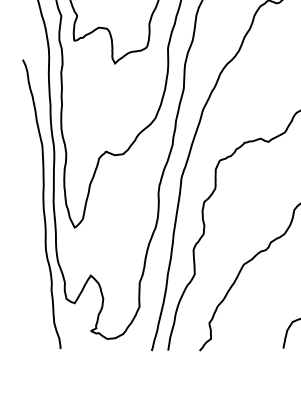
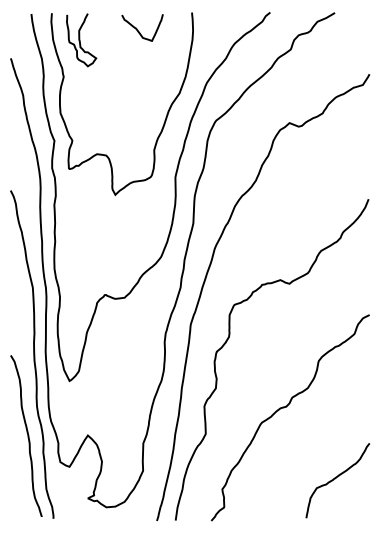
curve: (37, 275) -> (27, 435), added

